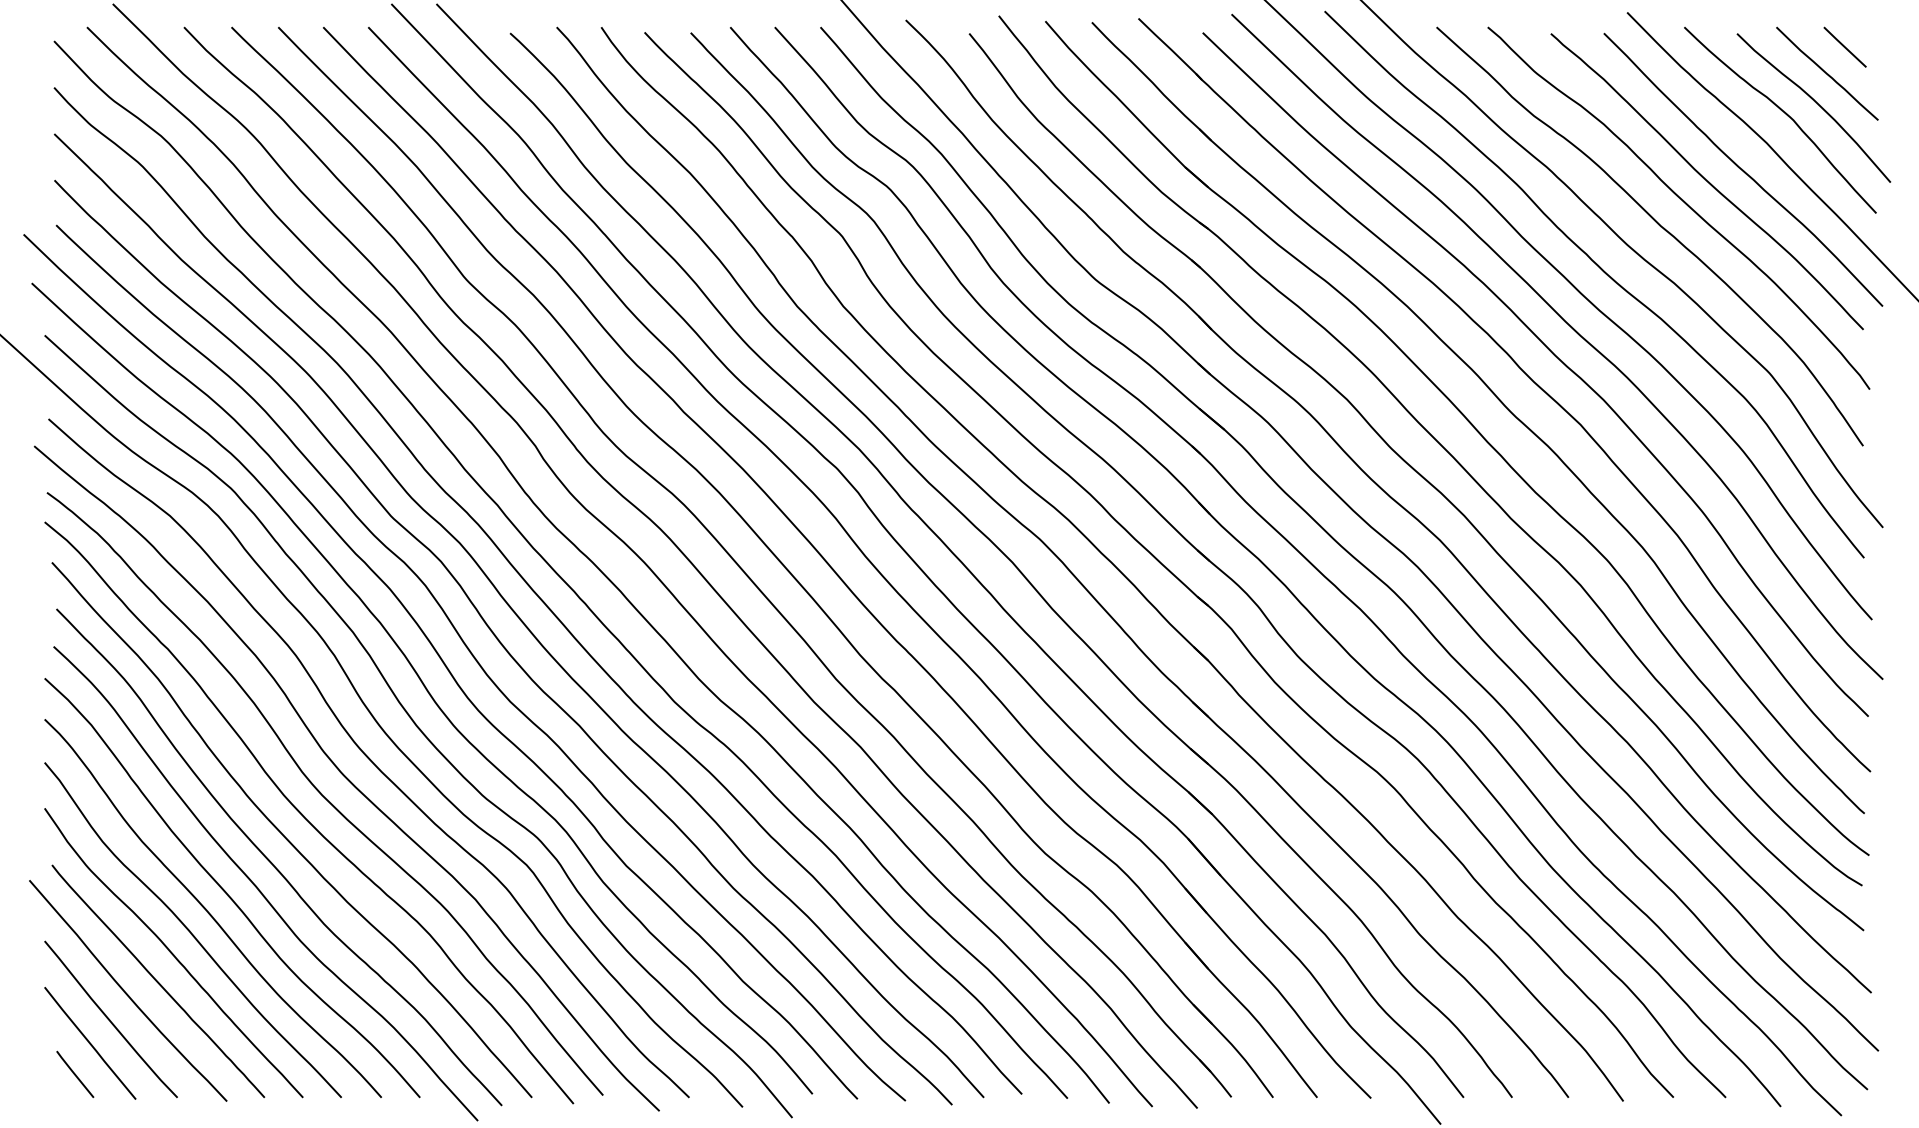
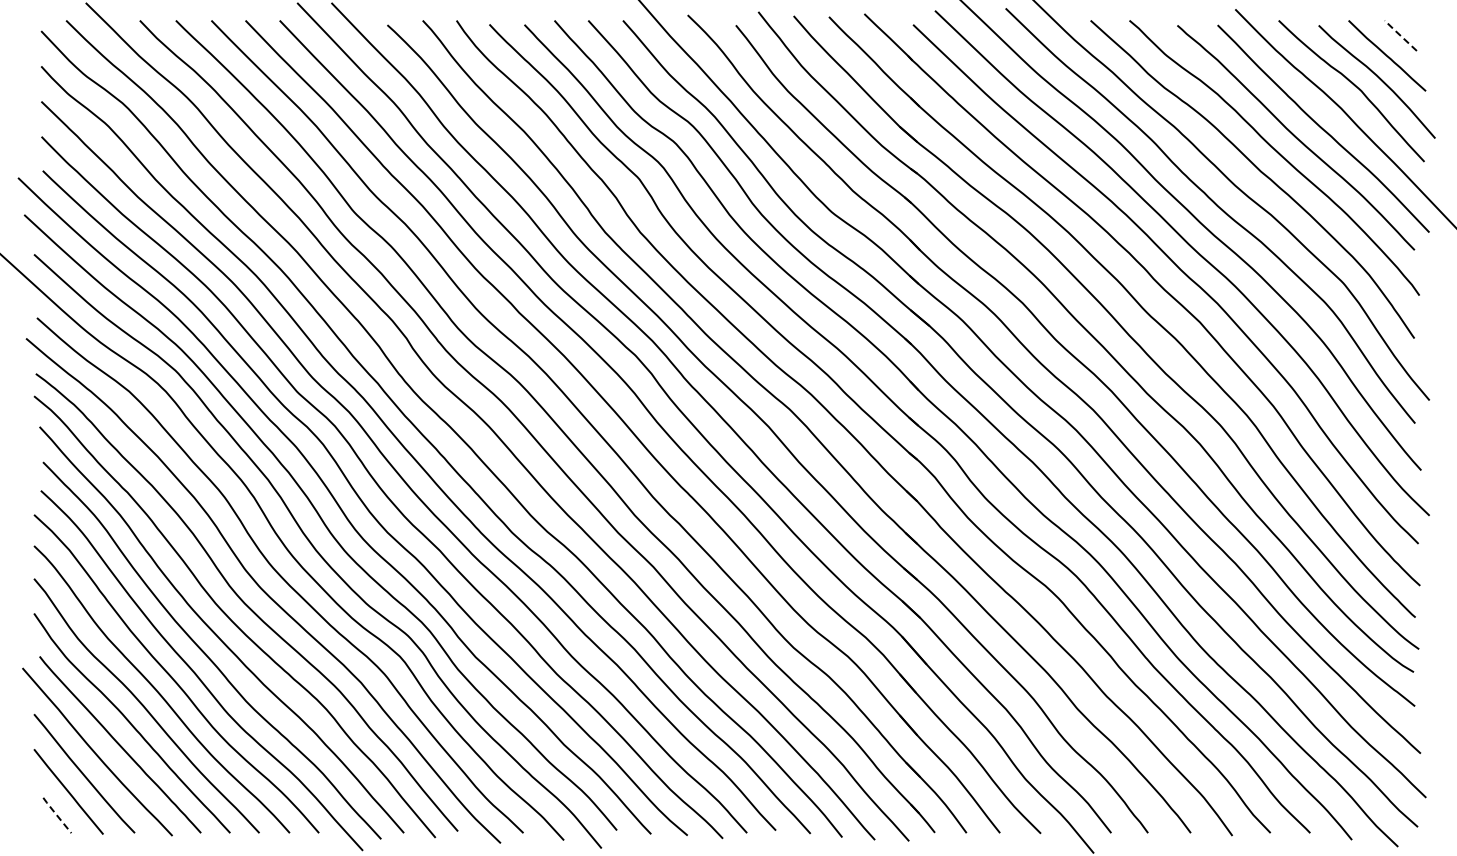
line: (1844, 46) -> (1400, 35), solid -> dashed
line: (74, 1073) -> (56, 814), solid -> dashed

